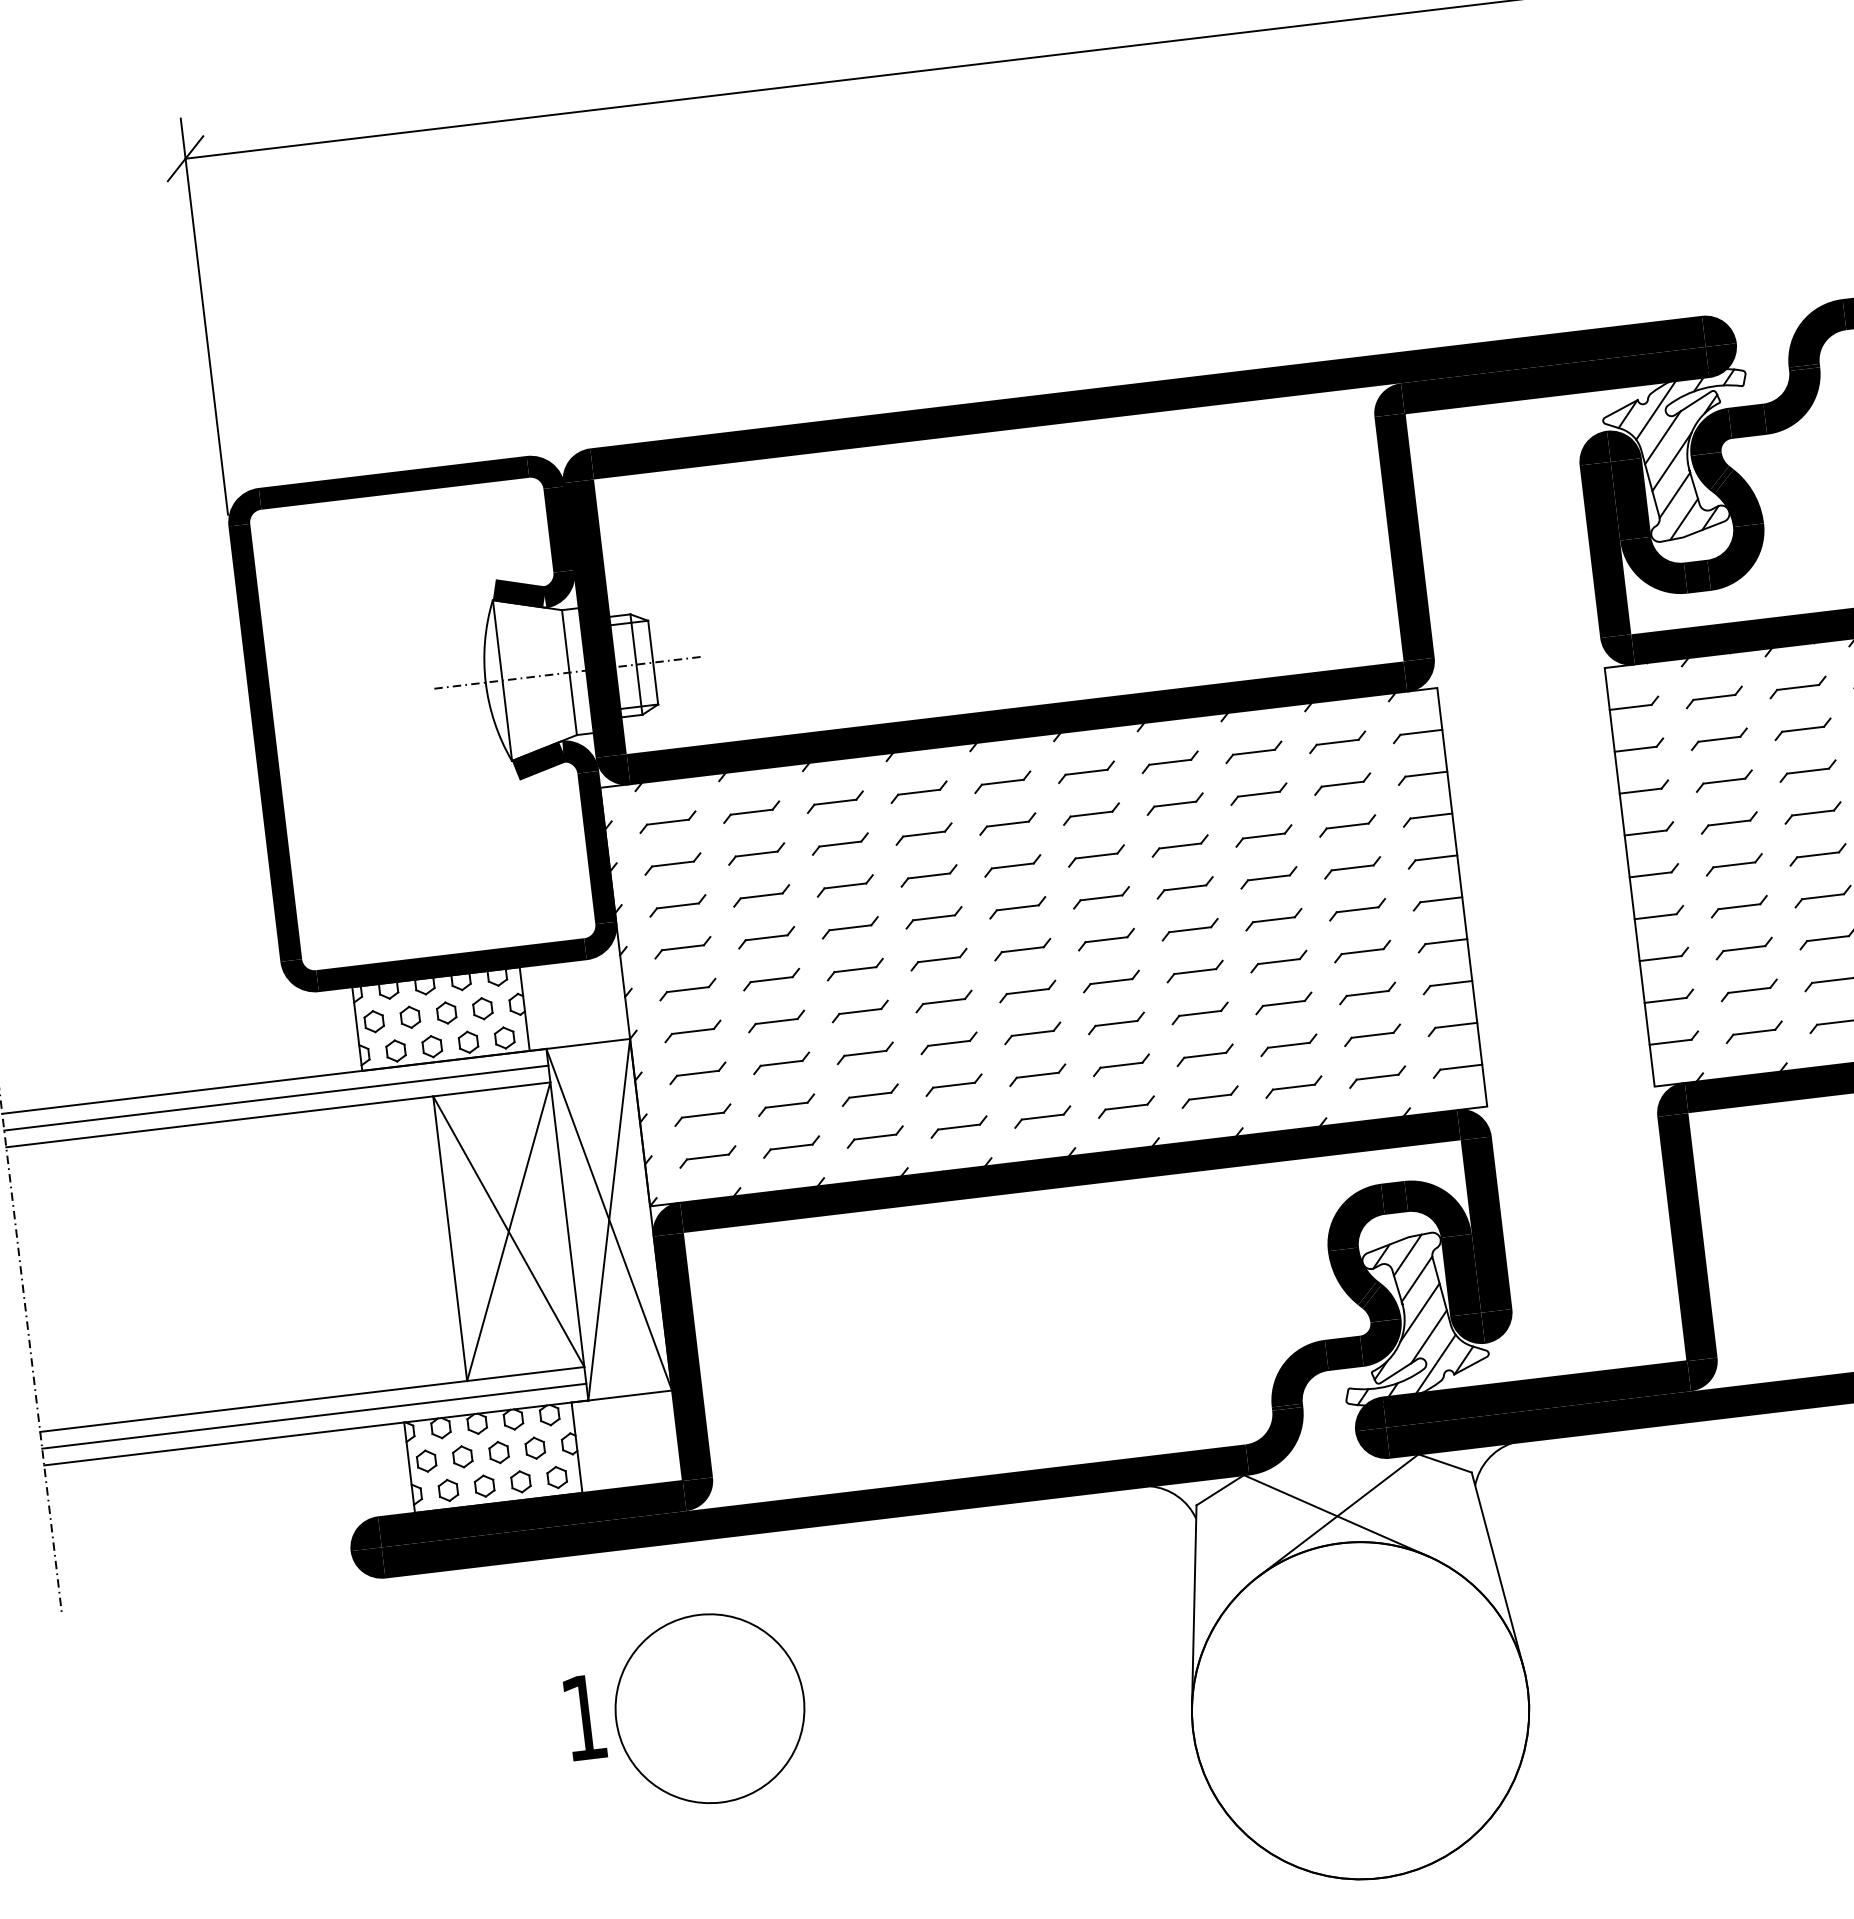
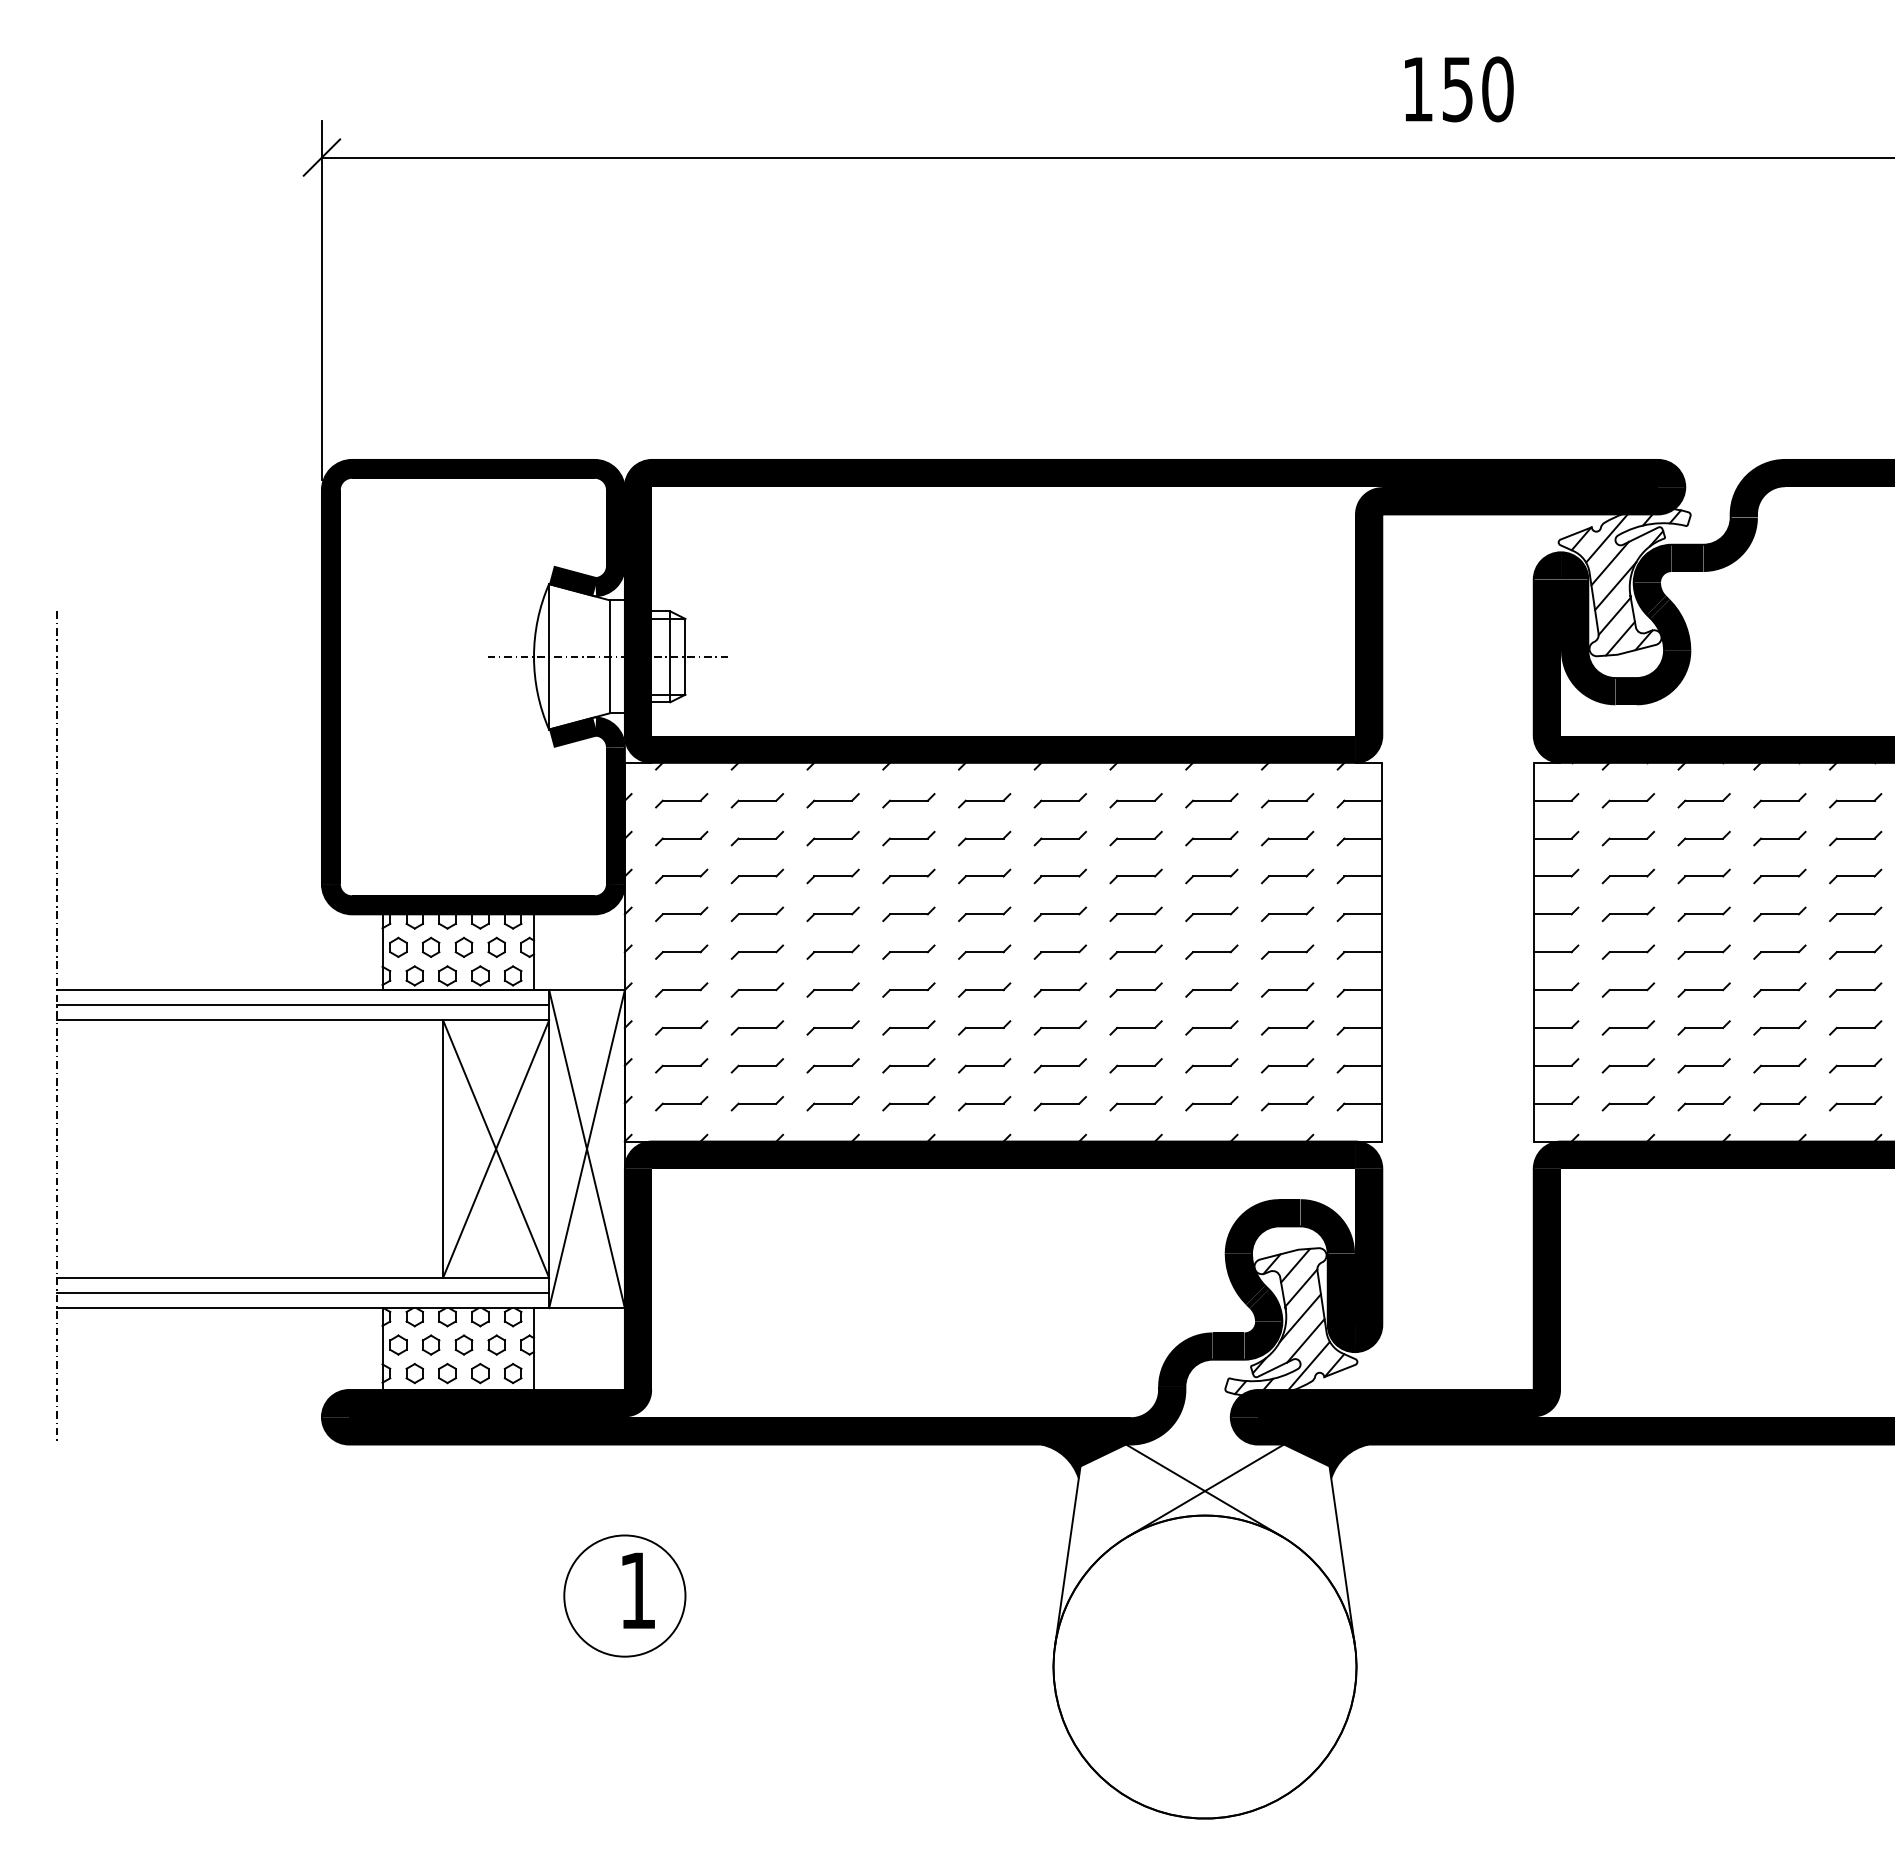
fill: (1467, 1467) -> (1326, 1461), added
fill: (1199, 1499) -> (1083, 1461), added
circle: (709, 1708) -> (624, 1595), size x0.71
text: (585, 1717) -> (638, 1590), moved

